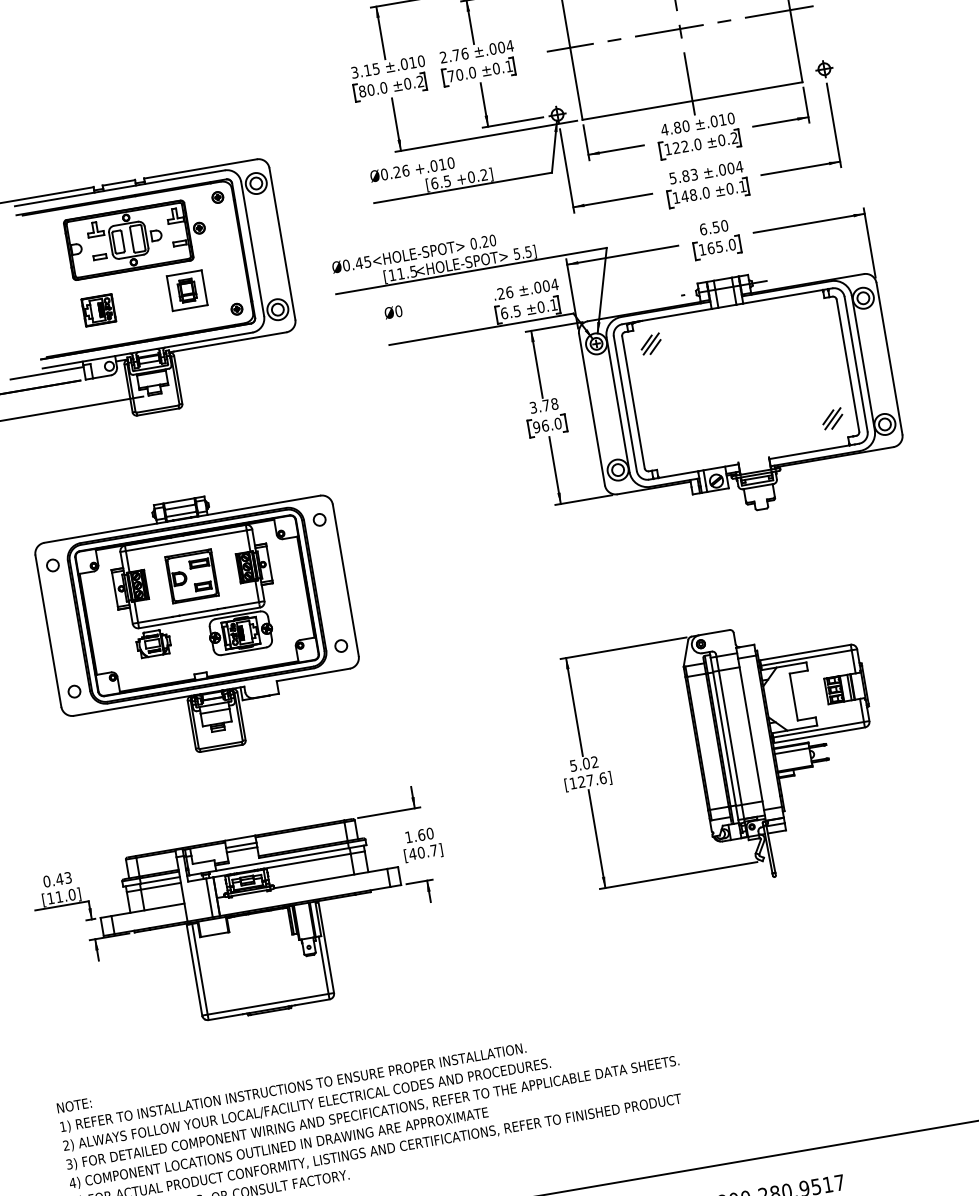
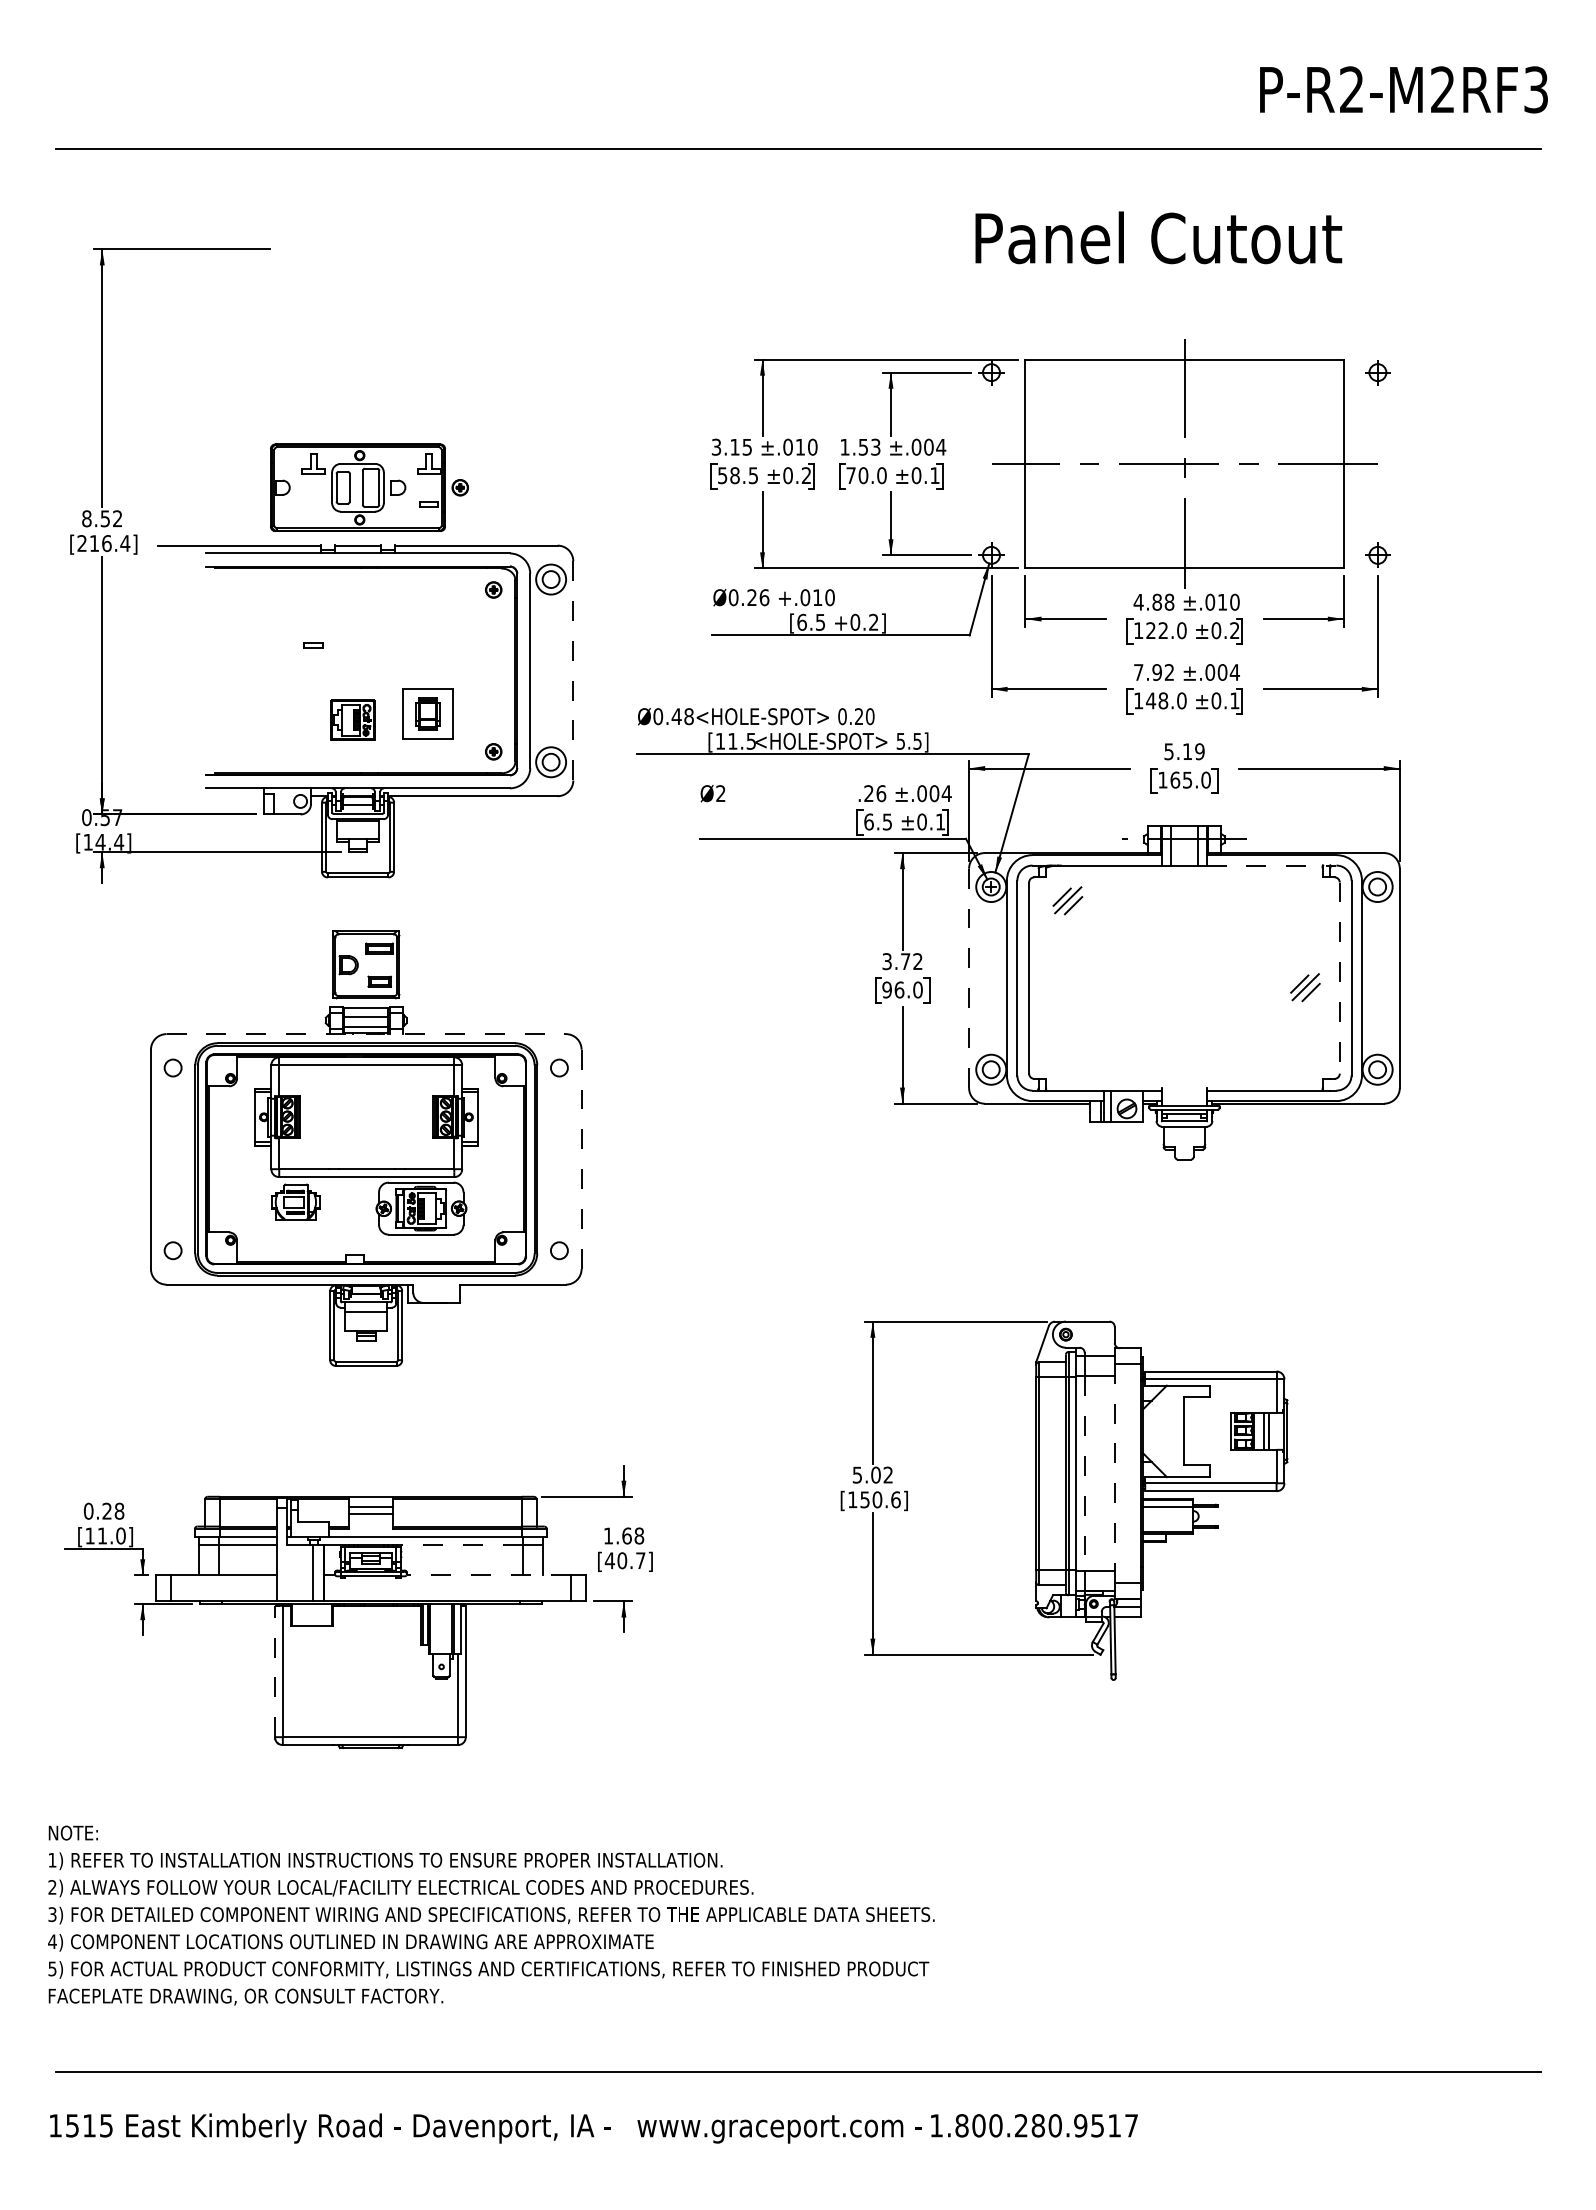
text: (454, 55) -> (860, 446), 2.76 -> 1.53
text: (373, 89) -> (738, 475), 80.0 -> 58.5
text: (686, 126) -> (1169, 602), 4.80 -> 4.88
text: (683, 176) -> (1154, 672), 5.83 -> 7.92
text: (714, 227) -> (1184, 751), 6.50 -> 5.19
part: (136, 238) -> (369, 487), moved
line: (282, 243) -> (573, 670), solid -> dashed
text: (367, 261) -> (688, 716), Ø0.45 -> Ø0.48
line: (787, 295) -> (1271, 865), solid -> dashed
part: (98, 309) -> (352, 719), moved
text: (398, 311) -> (720, 793), Ø0 -> Ø2
line: (847, 365) -> (1339, 978), solid -> dashed
line: (47, 373) -> (211, 796), removed
text: (554, 404) -> (917, 961), 3.78 -> 3.72
line: (592, 409) -> (969, 978), solid -> dashed
part: (832, 419) -> (1305, 987), moved
line: (182, 519) -> (366, 1034), solid -> dashed
part: (192, 576) -> (366, 964), moved
line: (345, 580) -> (581, 1159), solid -> dashed
line: (750, 734) -> (1114, 1473), solid -> dashed
line: (730, 738) -> (1084, 1474), solid -> dashed
text: (586, 781) -> (871, 1499), [127.6] -> [150.6]
text: (430, 833) -> (639, 1535), 1.60 -> 1.68
line: (307, 861) -> (459, 1545), solid -> dashed
text: (63, 878) -> (113, 1510), 0.43 -> 0.28
line: (330, 878) -> (488, 1575), solid -> dashed
line: (194, 970) -> (274, 1671), solid -> dashed

